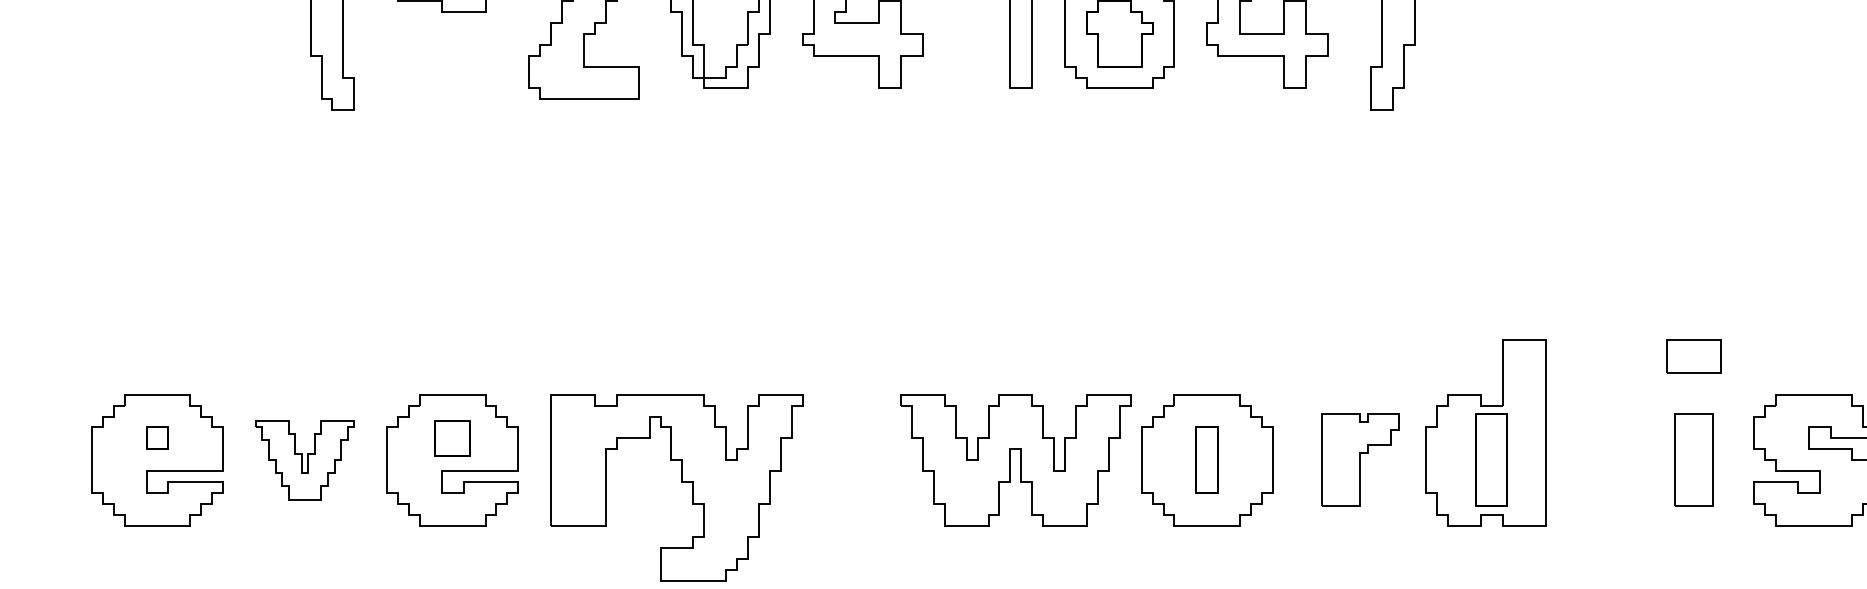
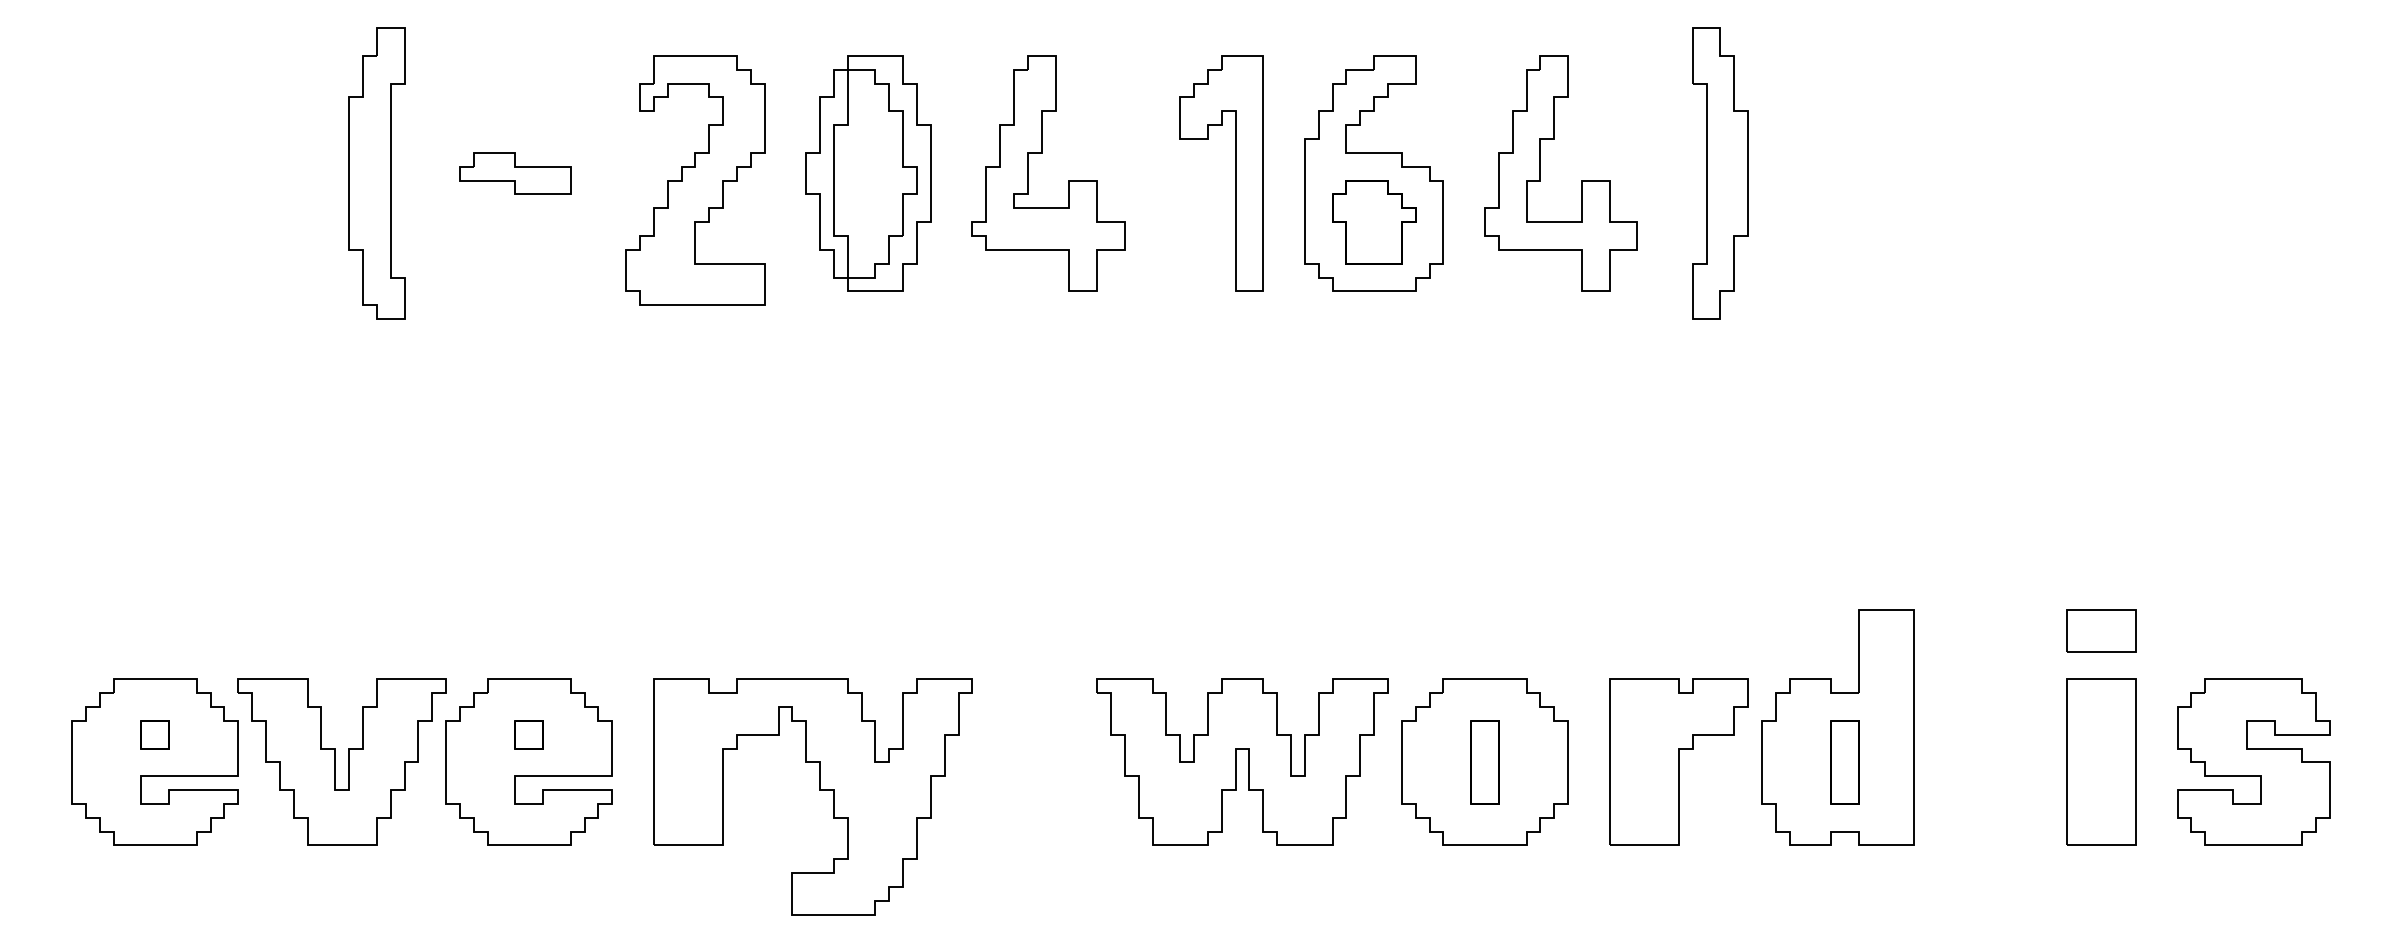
part: (452, 438) -> (528, 734), size x0.62
part: (304, 459) -> (341, 761), size x1.67
part: (1360, 459) -> (1678, 761), size x1.43
part: (1693, 459) -> (2101, 761), size x1.43
part: (1491, 460) -> (1844, 762), size x0.71

